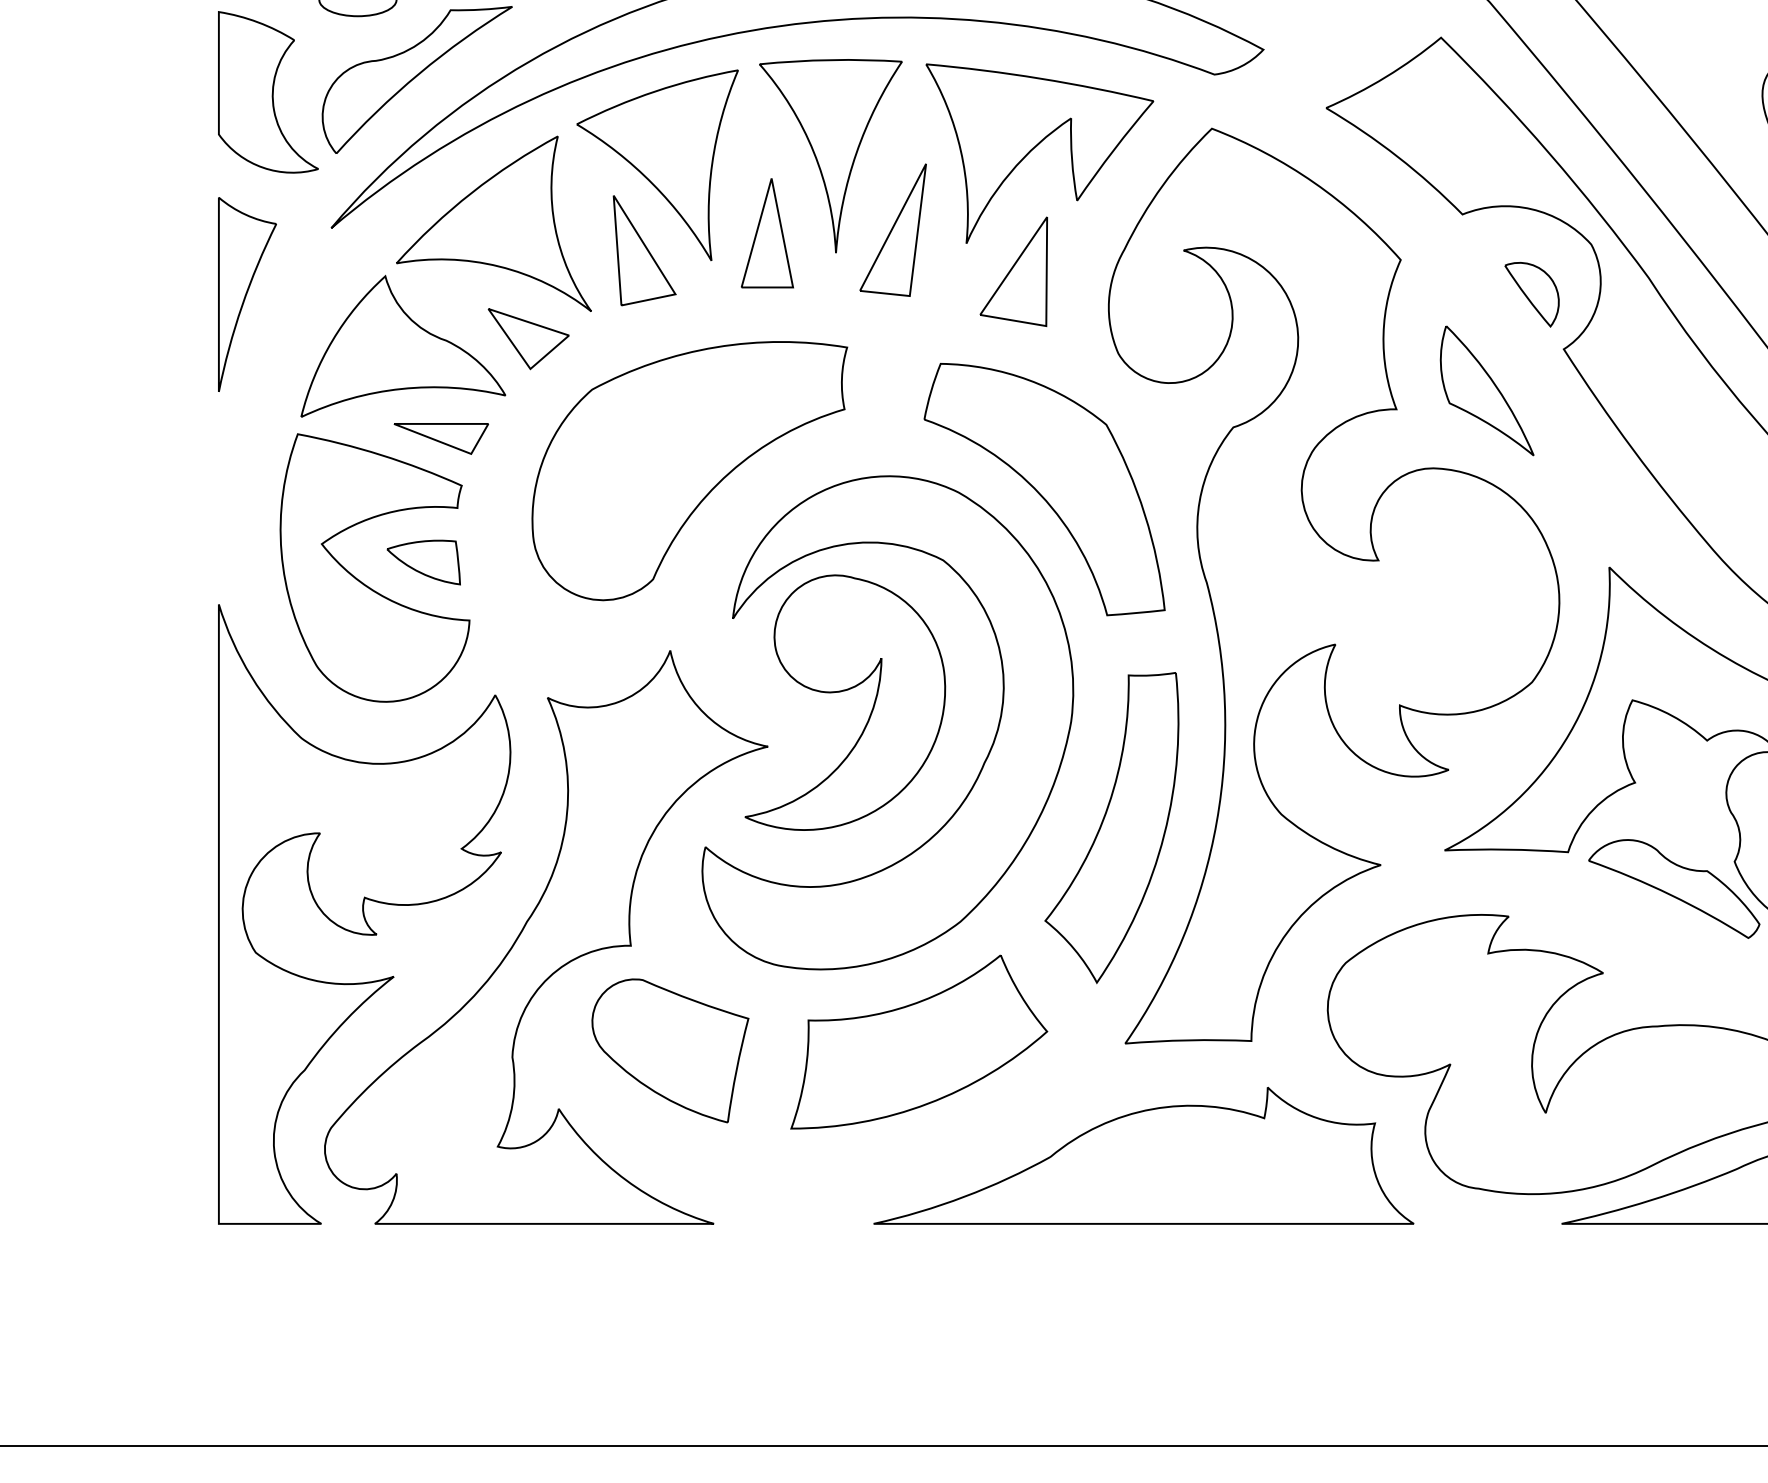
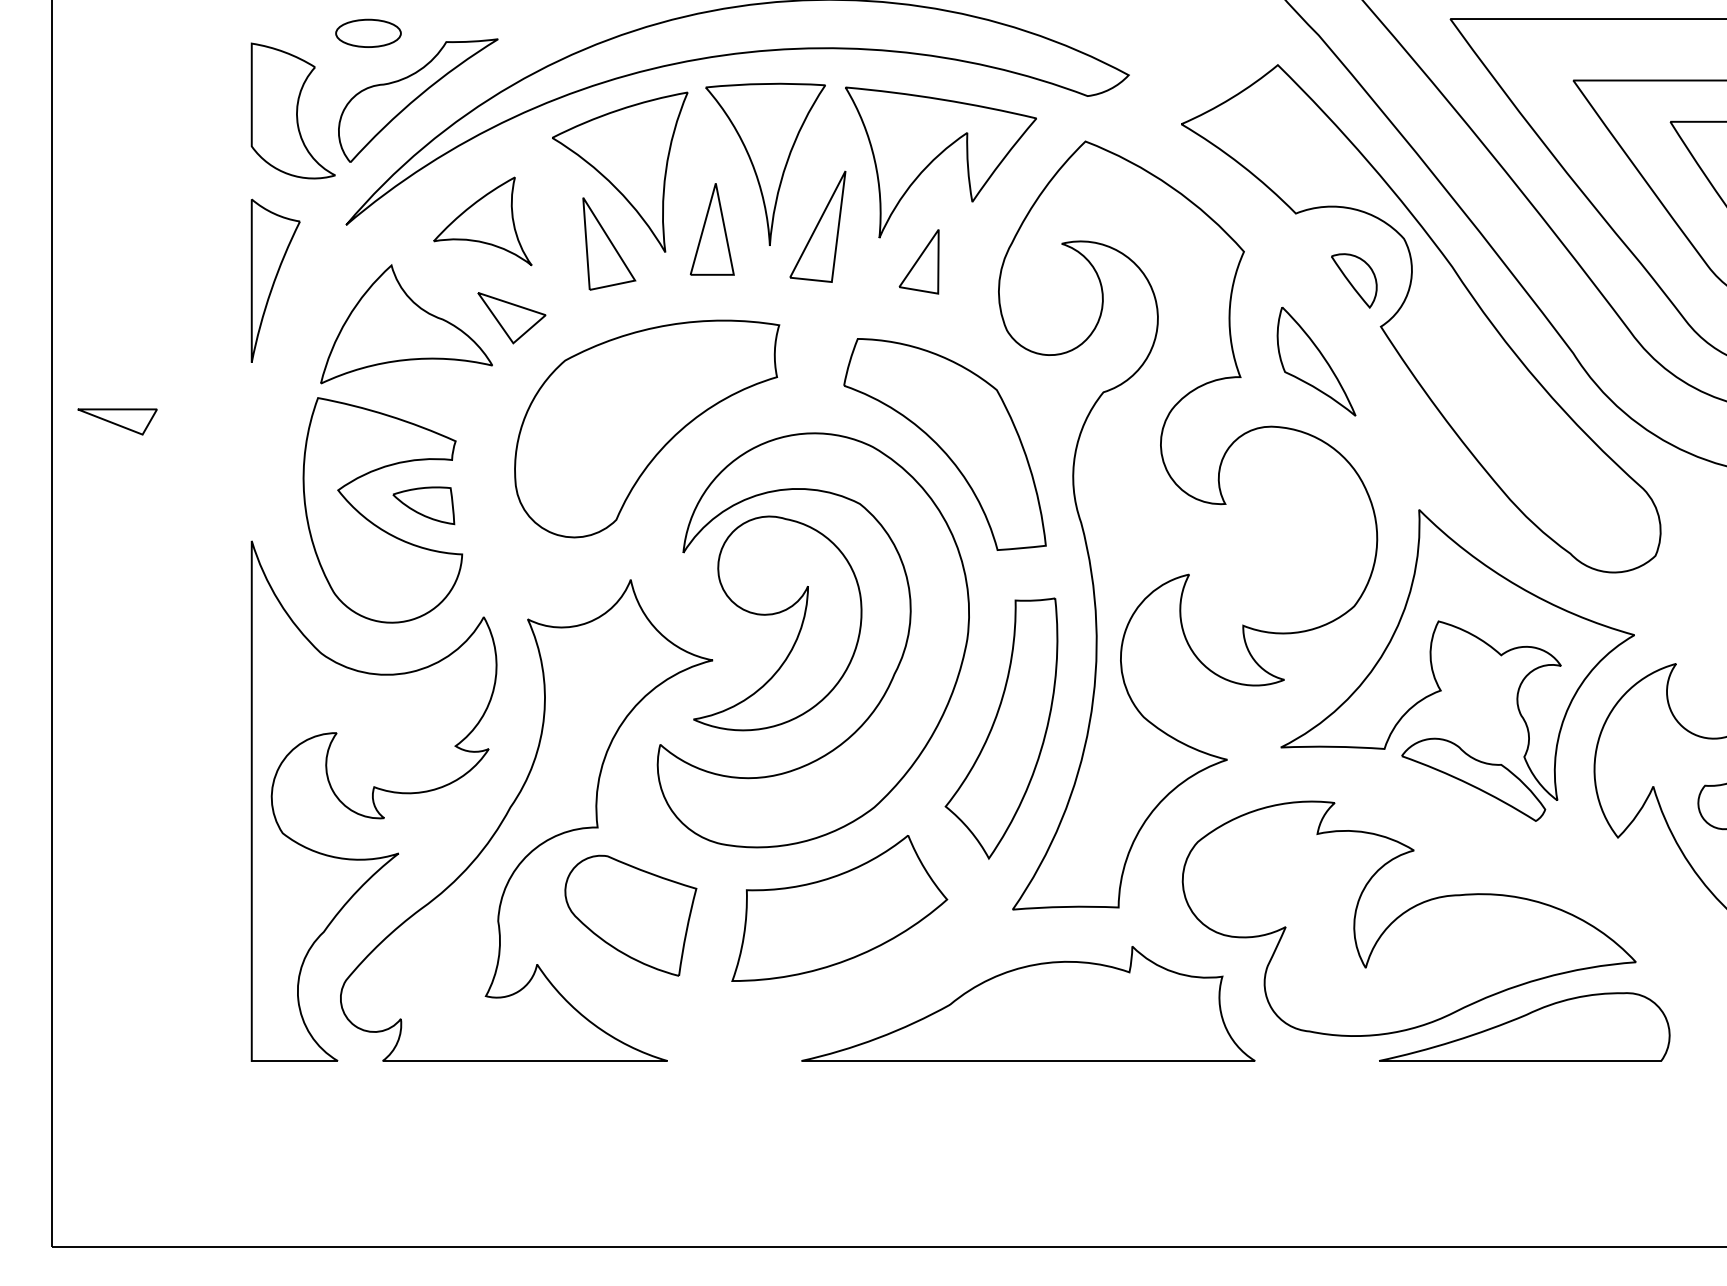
part: (493, 223) -> (482, 221), size x0.6
part: (1013, 271) -> (918, 261), size x0.7
part: (441, 438) -> (117, 421), moved

